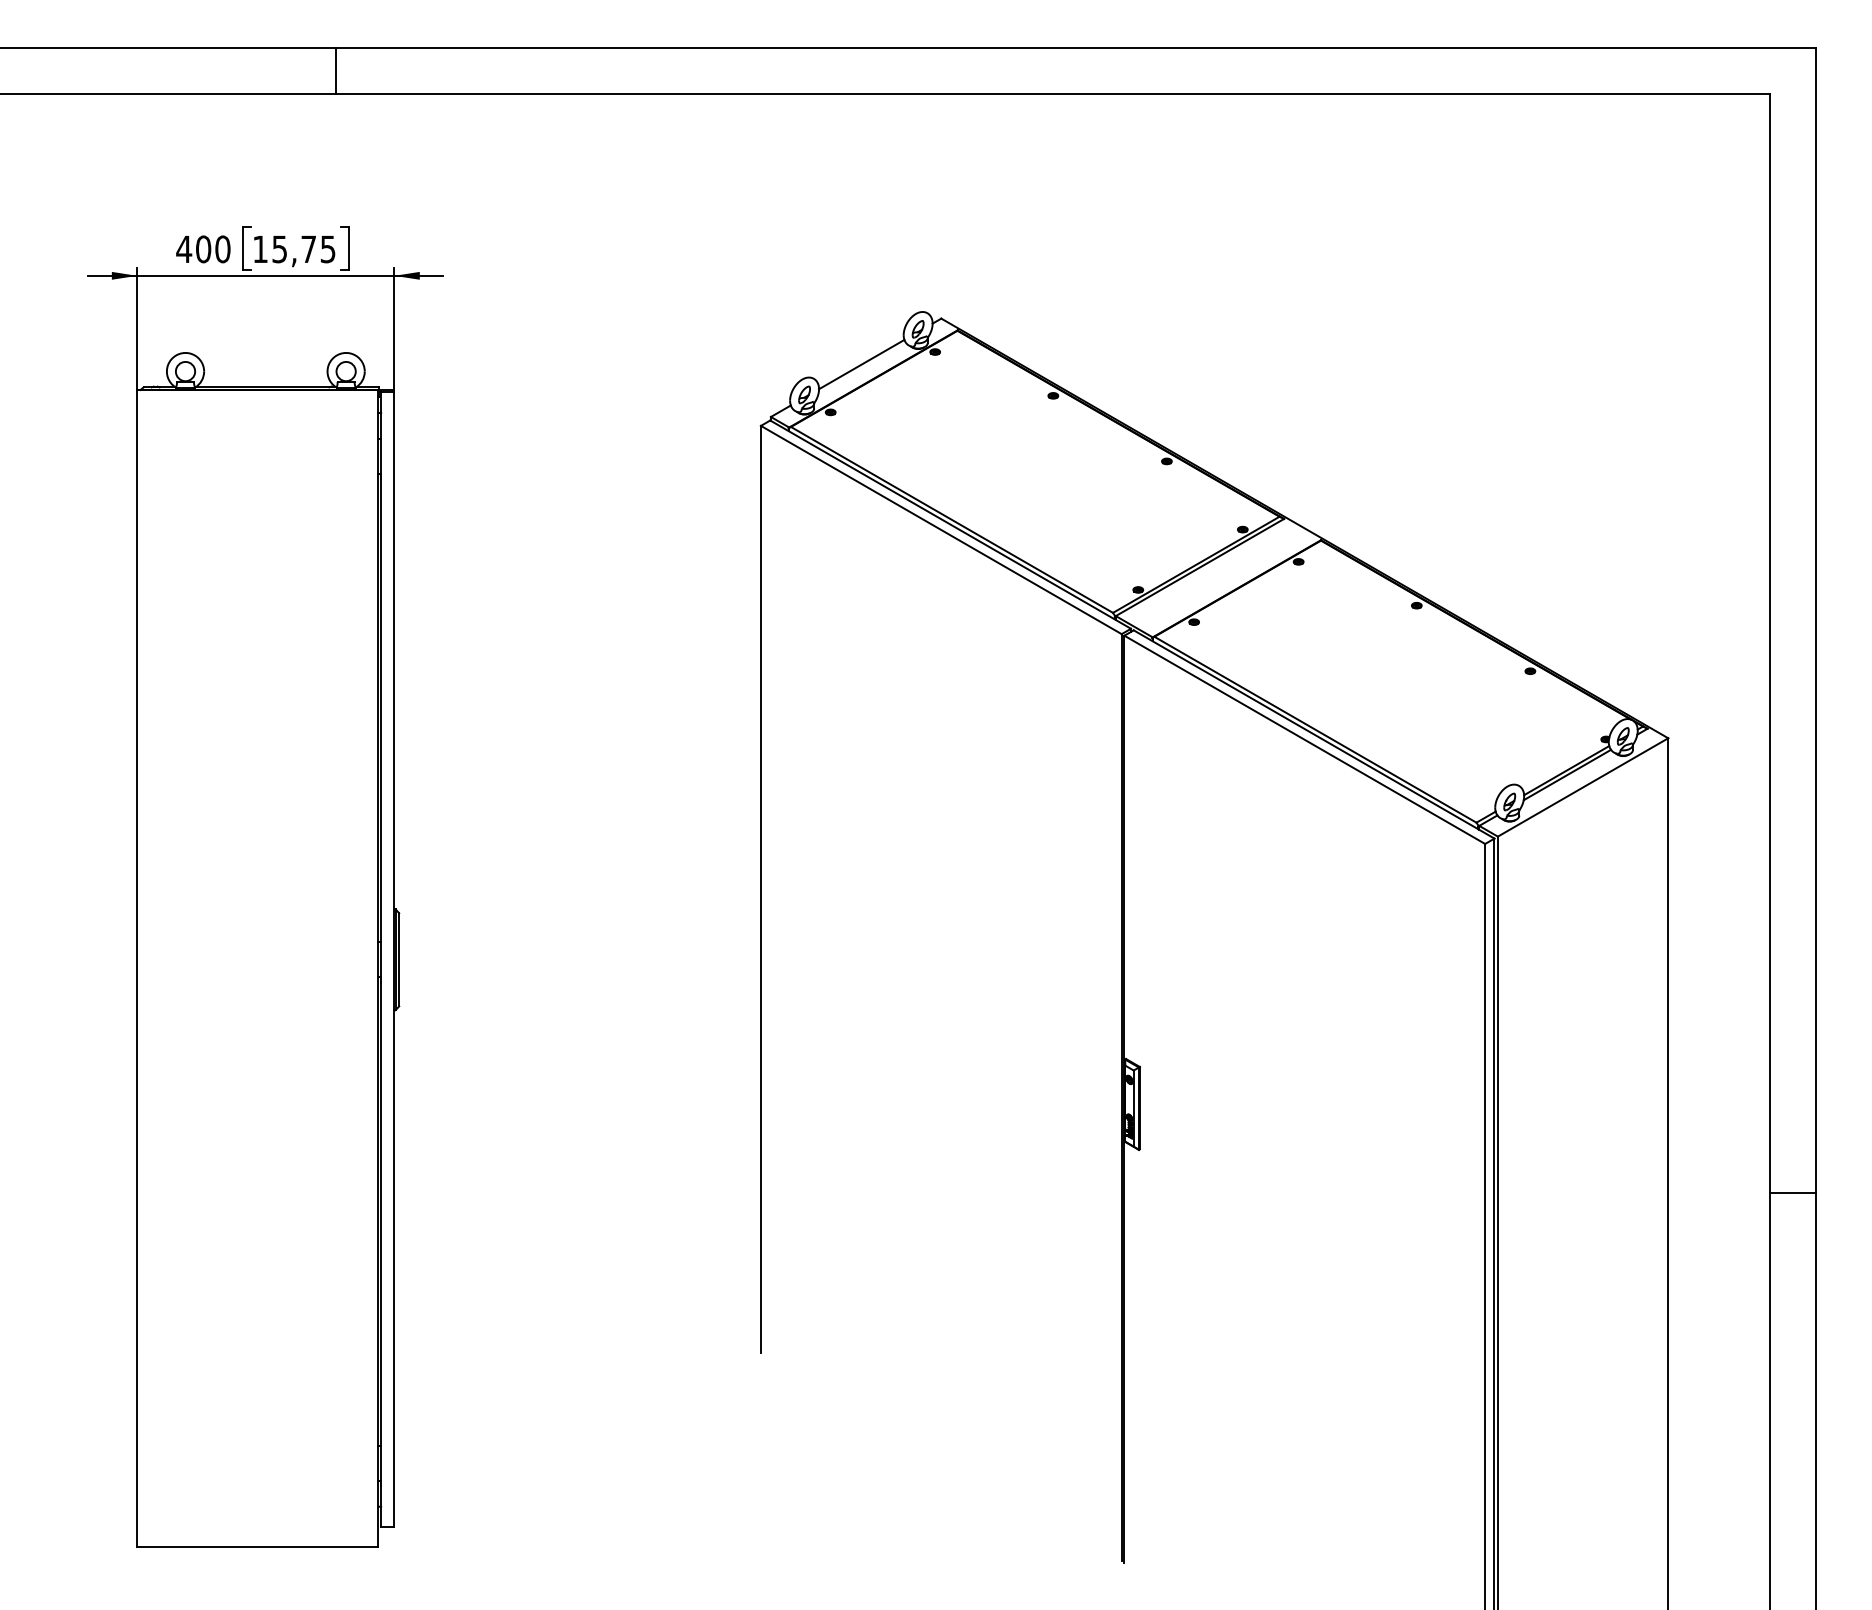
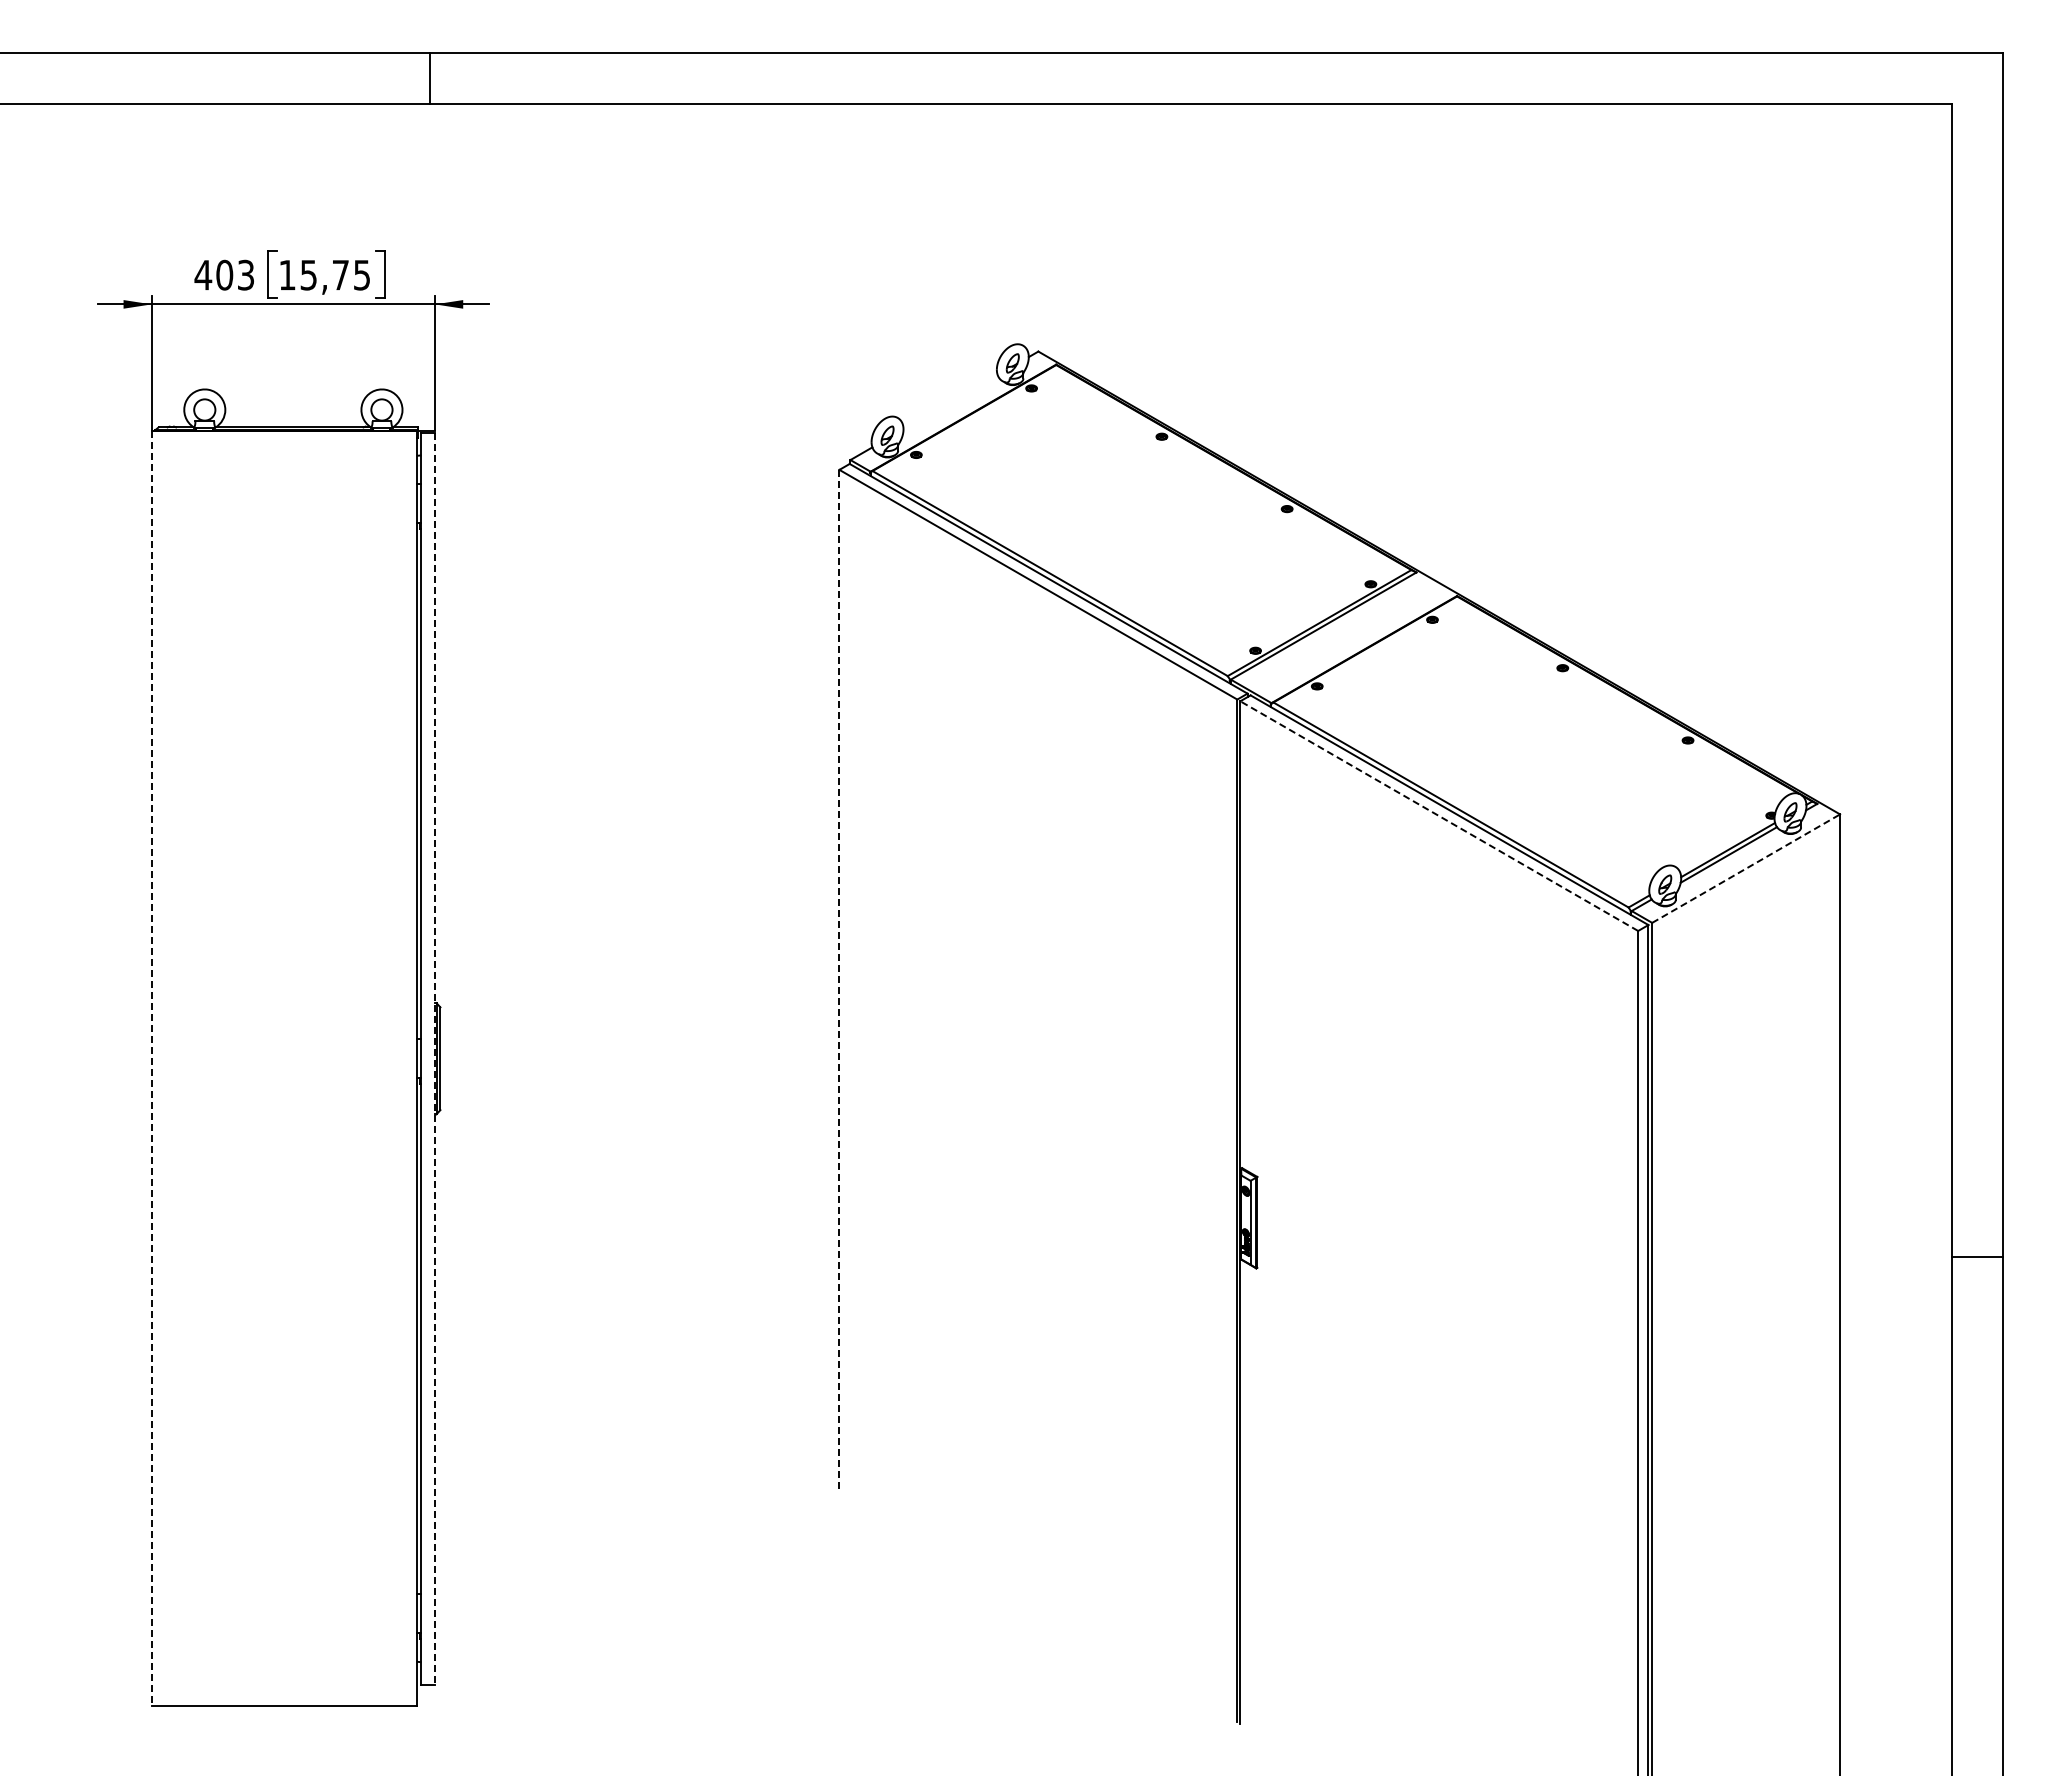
line: (335, 71) -> (430, 78), moved
text: (222, 248) -> (245, 274), 400 -> 403
line: (861, 364) -> (950, 402), removed
line: (1305, 740) -> (1439, 816), solid -> dashed
line: (1583, 787) -> (1746, 868), solid -> dashed
line: (761, 889) -> (839, 981), solid -> dashed
line: (394, 960) -> (435, 1059), solid -> dashed
line: (137, 968) -> (151, 1068), solid -> dashed
line: (1792, 1192) -> (1977, 1256), moved

